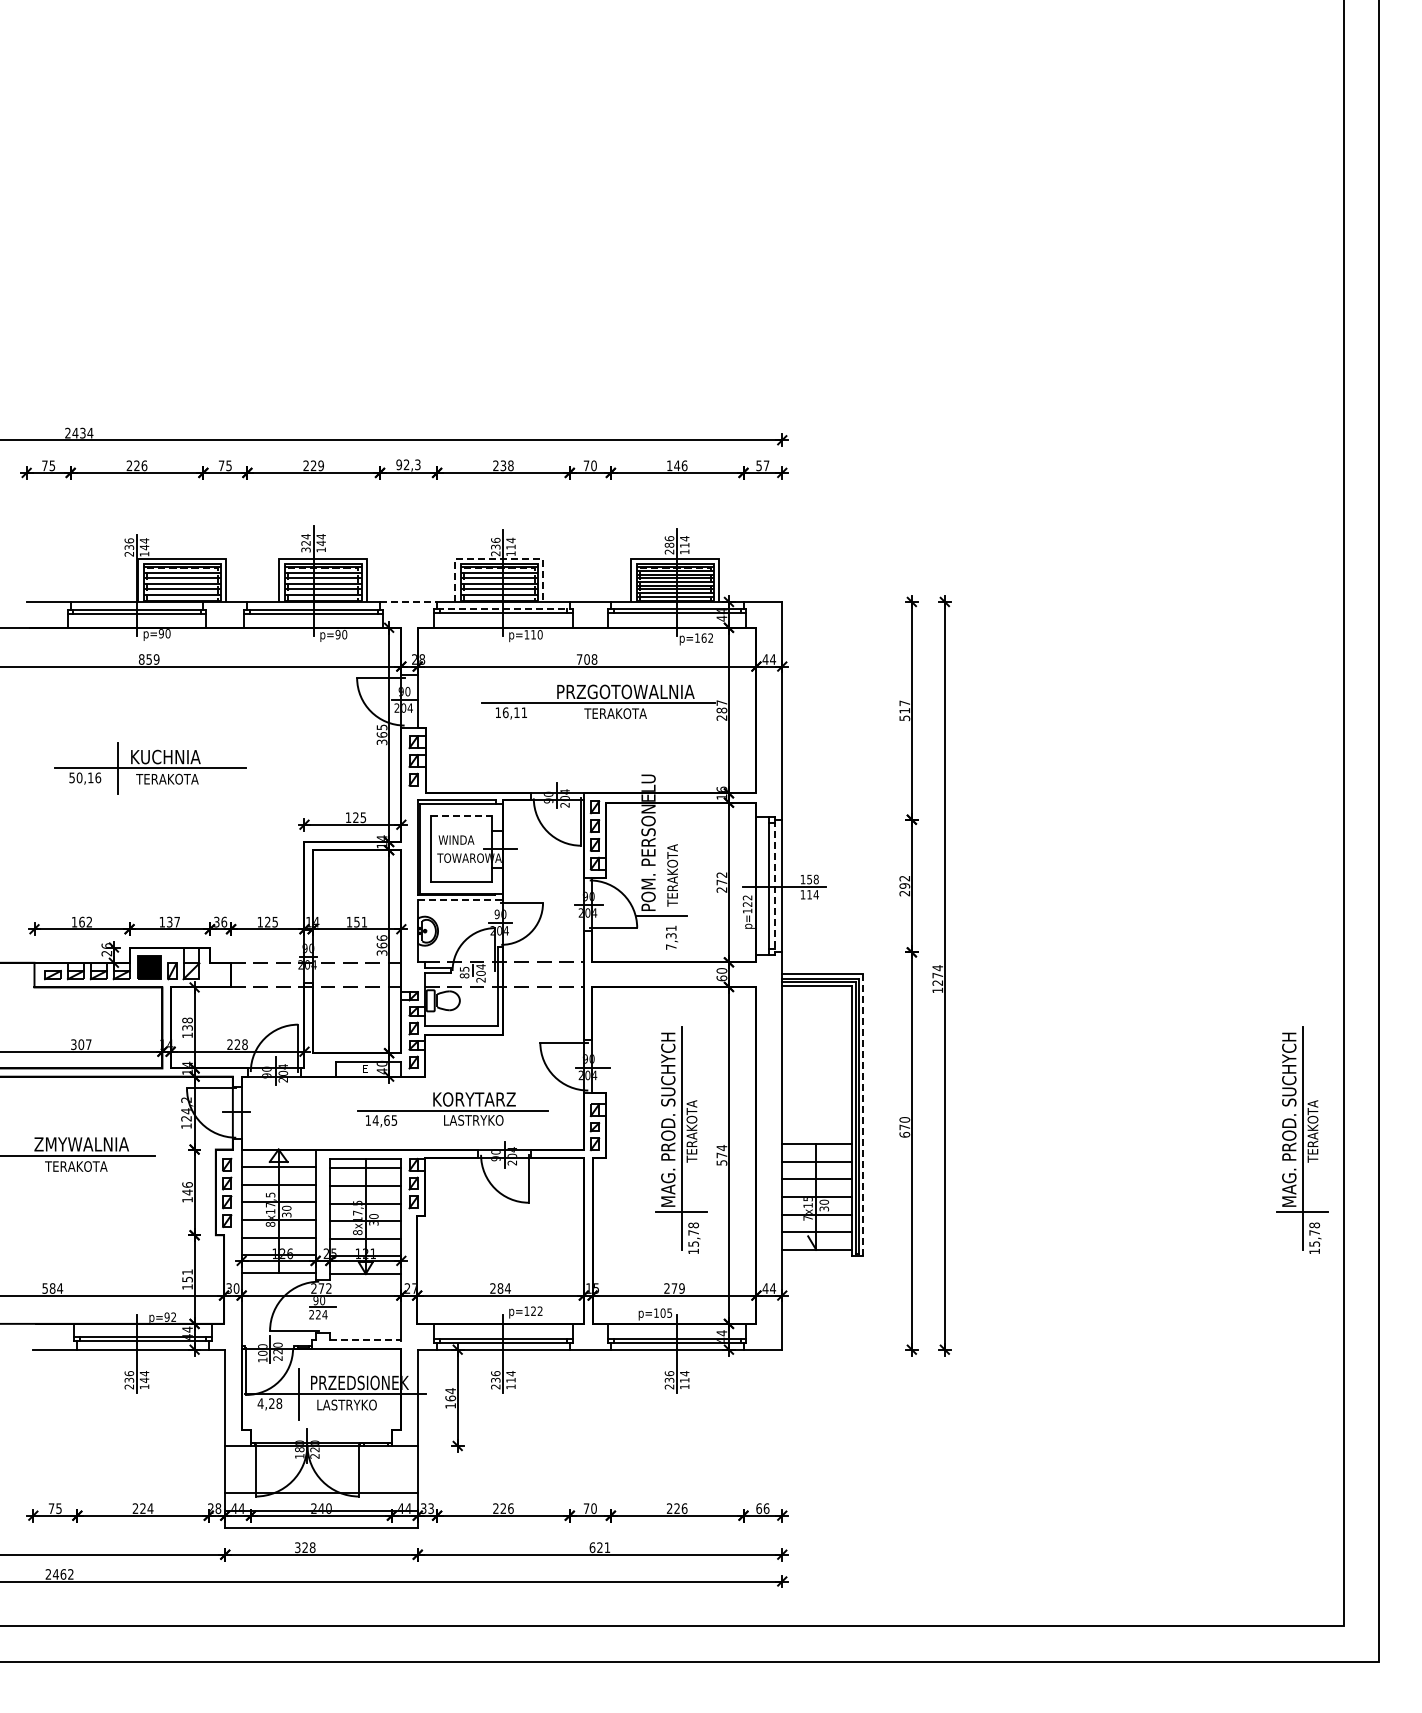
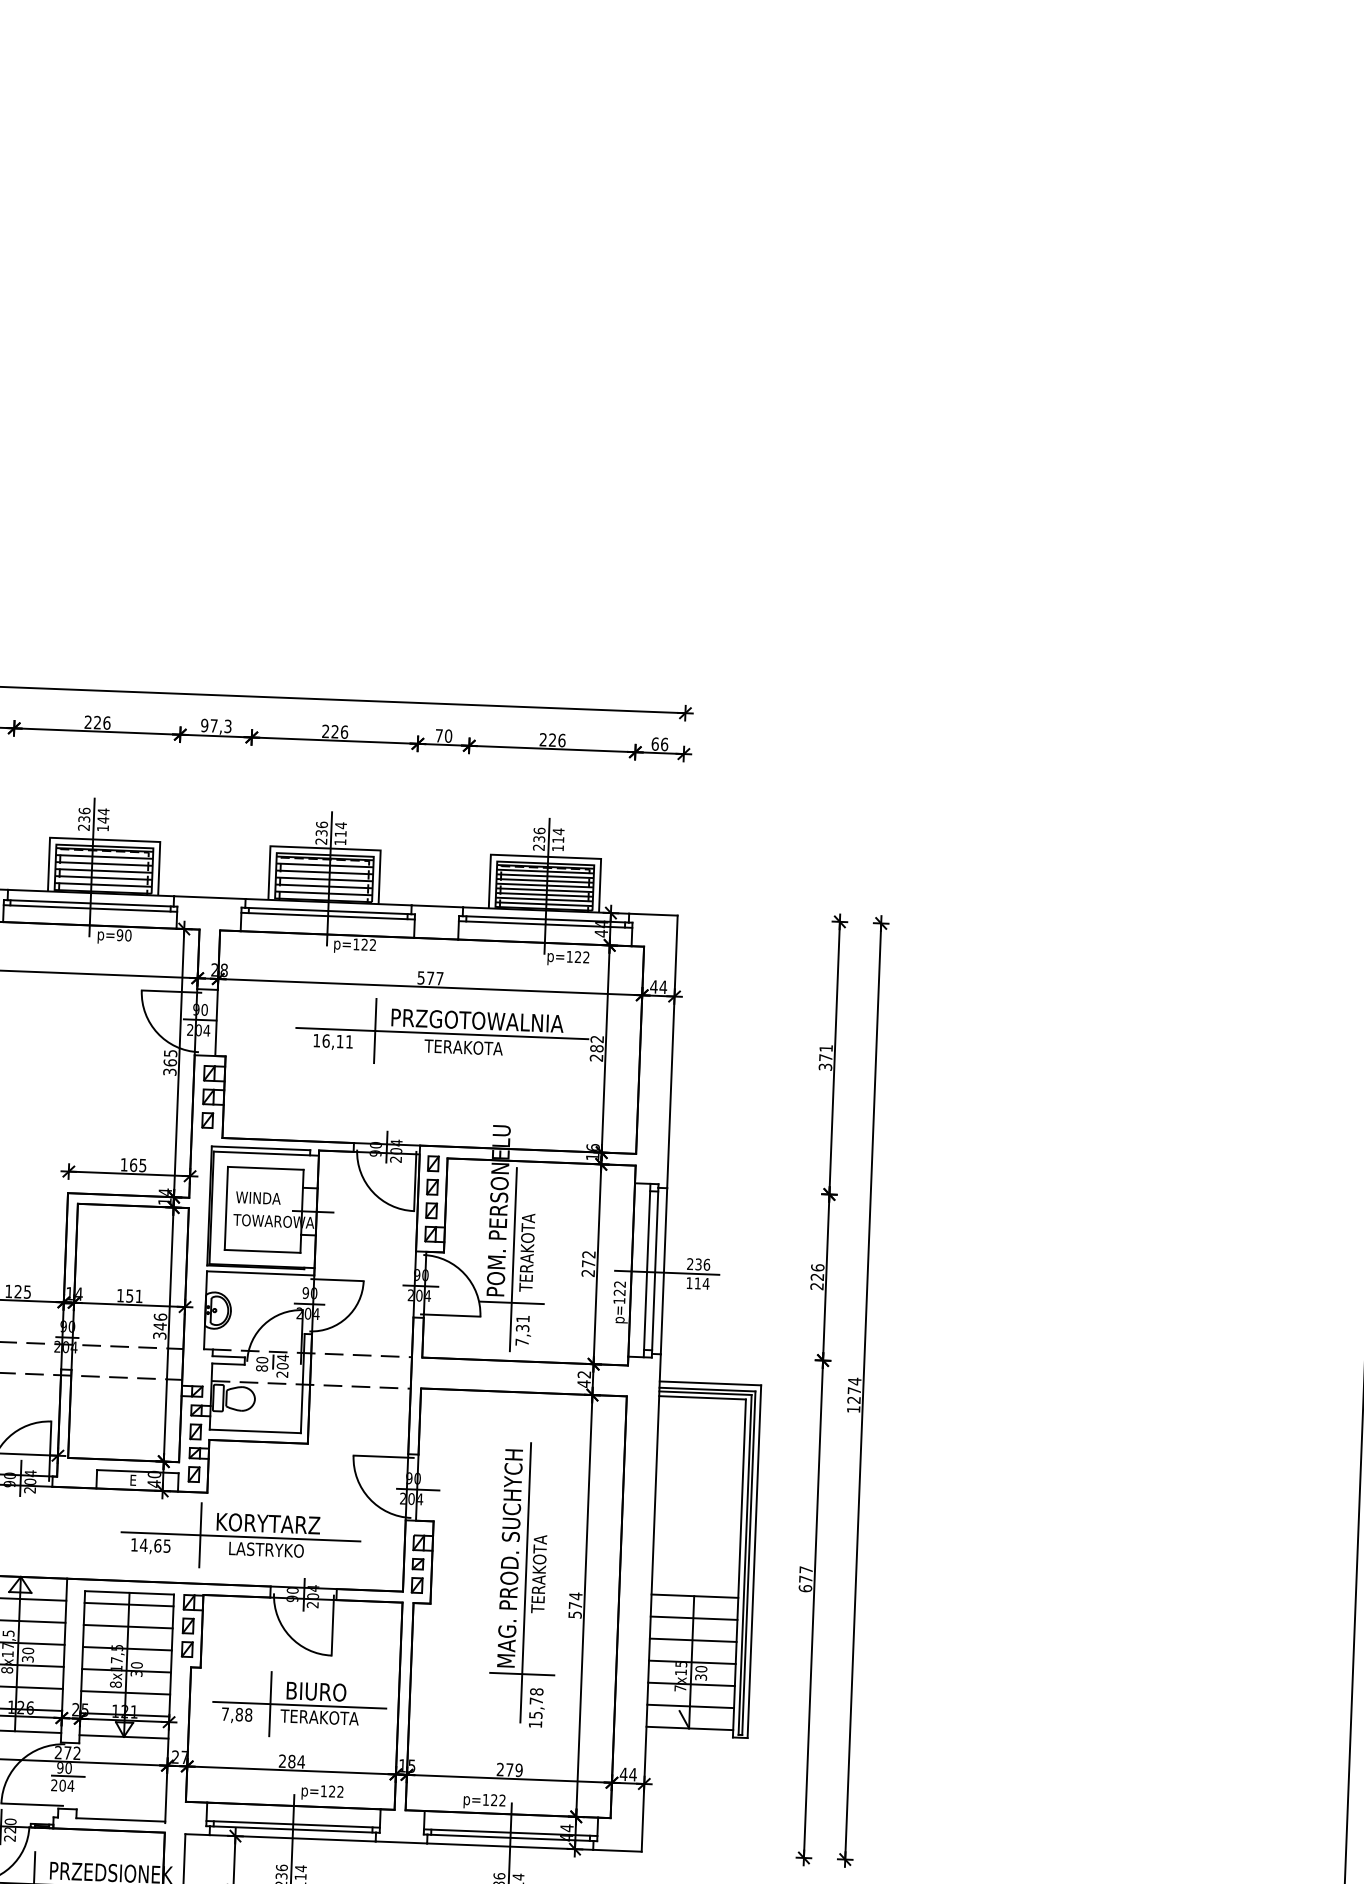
text: (406, 464) -> (213, 725), 92,3 -> 97,3
text: (321, 465) -> (107, 722), 229 -> 226
text: (506, 465) -> (339, 731), 238 -> 226
text: (673, 465) -> (548, 739), 146 -> 226
text: (762, 465) -> (659, 743), 57 -> 66
text: (305, 543) -> (83, 819), 324 -> 236
text: (669, 544) -> (539, 838), 286 -> 236
line: (499, 559) -> (325, 848), dashed -> solid
line: (408, 601) -> (209, 897), dashed -> solid
line: (503, 608) -> (328, 910), dashed -> solid
text: (536, 634) -> (368, 944), p=110 -> p=122
text: (703, 637) -> (577, 956), p=162 -> p=122
text: (586, 659) -> (429, 978), 708 -> 577
line: (544, 702) -> (375, 1030), added
text: (721, 702) -> (596, 1038), 287 -> 282
text: (904, 710) -> (825, 1057), 517 -> 371
line: (461, 816) -> (265, 1168), dashed -> solid
text: (355, 817) -> (133, 1164), 125 -> 165
text: (809, 879) -> (698, 1264), 158 -> 236
line: (661, 881) -> (513, 1259), added
text: (904, 881) -> (817, 1271), 292 -> 226
line: (775, 886) -> (655, 1271), dashed -> solid
line: (460, 900) -> (260, 1273), dashed -> solid
text: (381, 945) -> (159, 1326), 366 -> 346
text: (464, 968) -> (262, 1359), 85 -> 80
text: (721, 974) -> (583, 1379), 60 -> 42
line: (420, 1110) -> (200, 1534), added
line: (863, 1114) -> (754, 1561), dashed -> solid
text: (904, 1119) -> (805, 1569), 670 -> 677
part: (1302, 1139) -> (1303, 1613), removed
part: (504, 1243) -> (299, 1705), added
text: (666, 1312) -> (498, 1799), p=105 -> p=122
text: (317, 1314) -> (61, 1785), 224 -> 204
line: (365, 1340) -> (120, 1820), dashed -> solid

